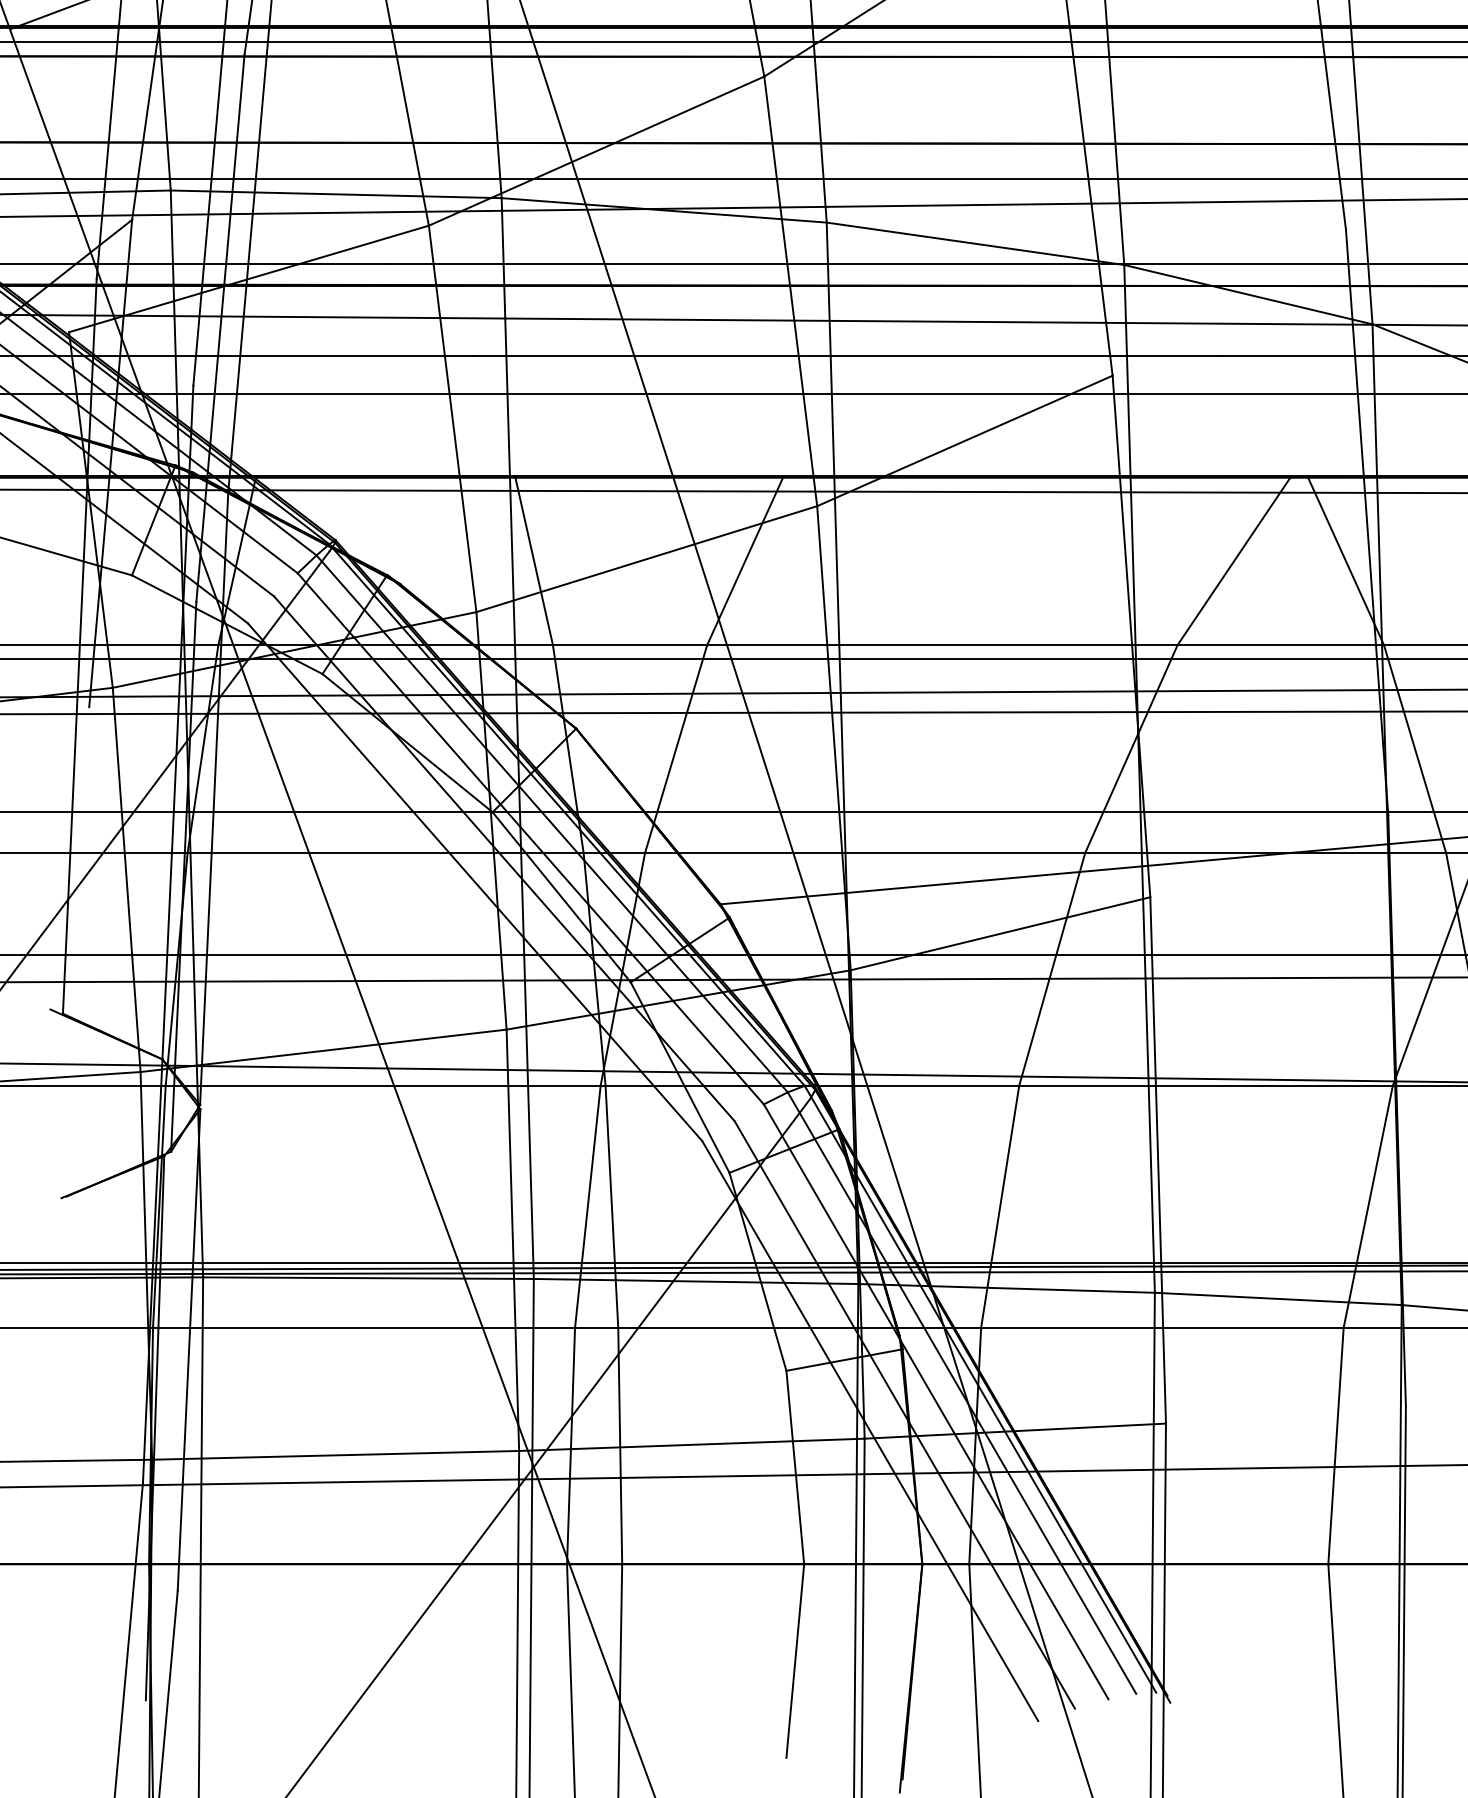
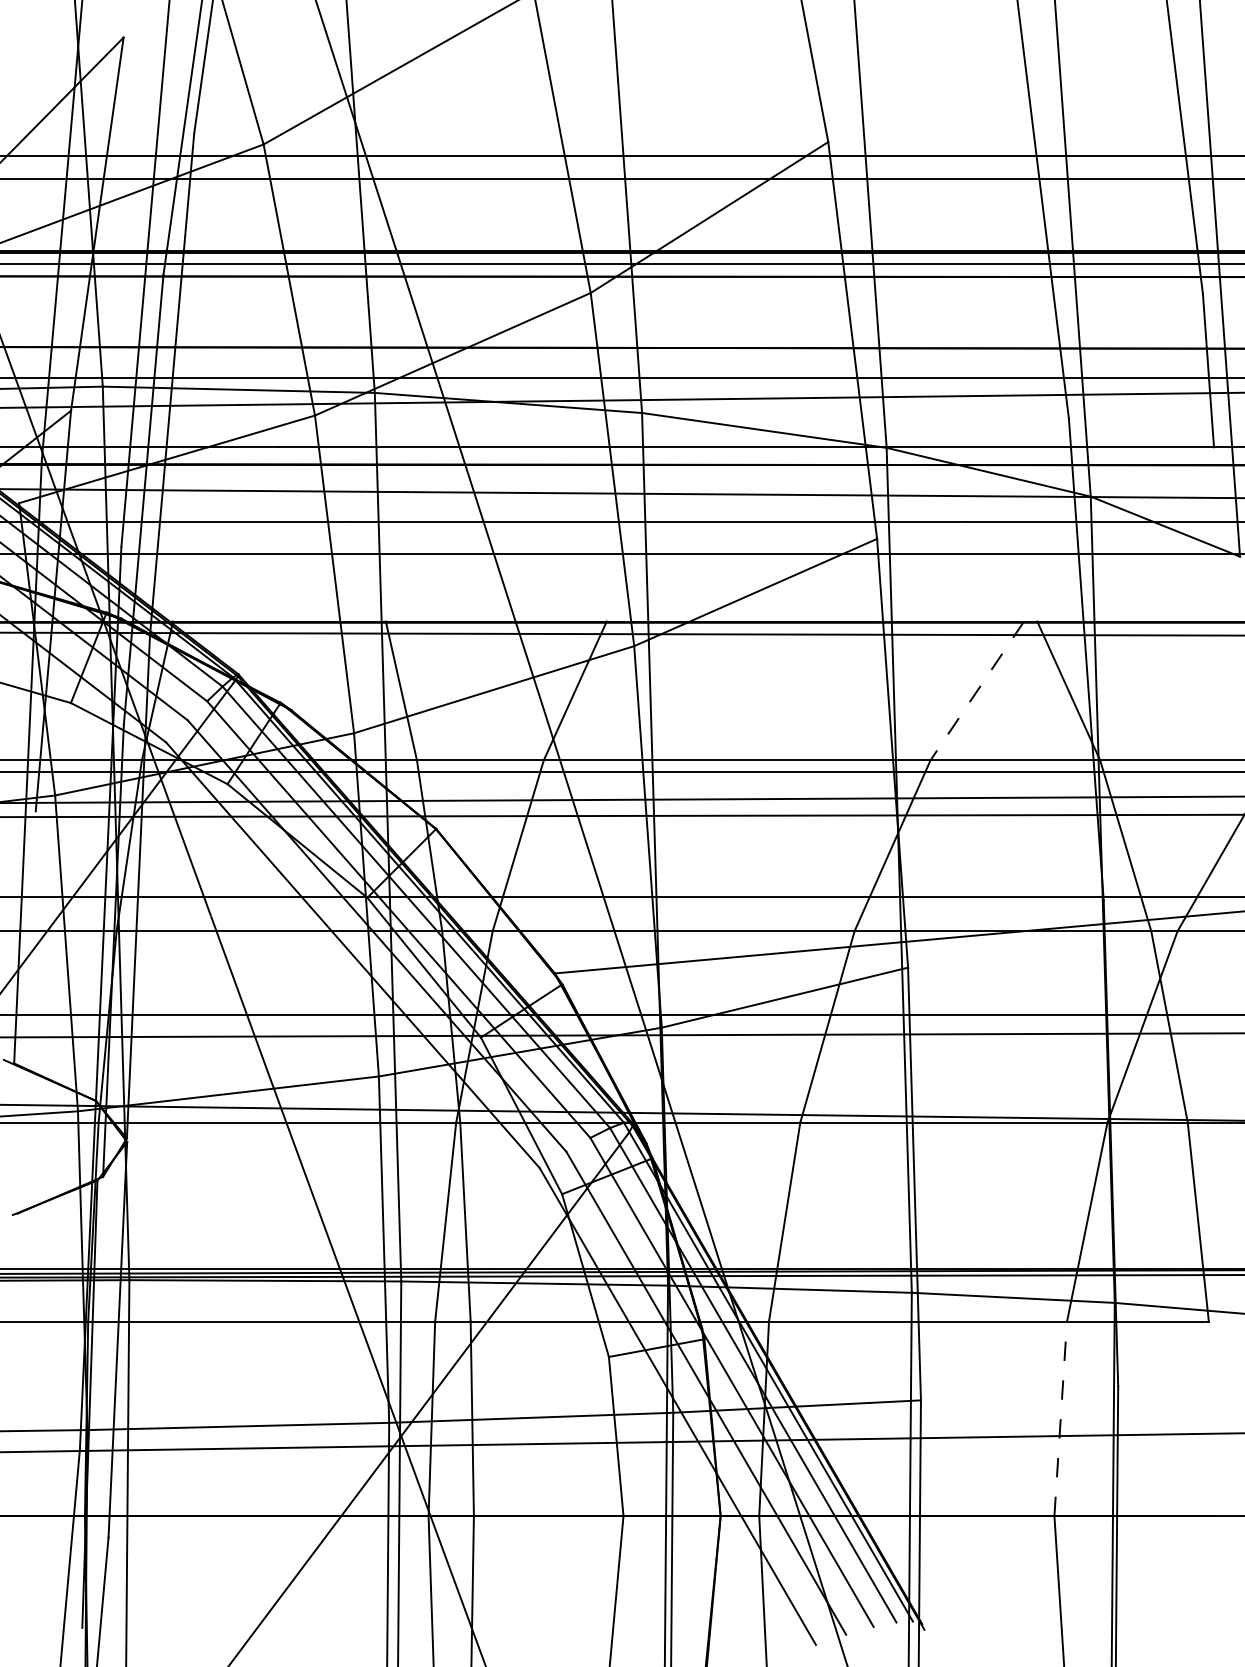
line: (1234, 560) -> (977, 690), solid -> dashed
line: (1335, 1445) -> (1060, 1418), solid -> dashed

